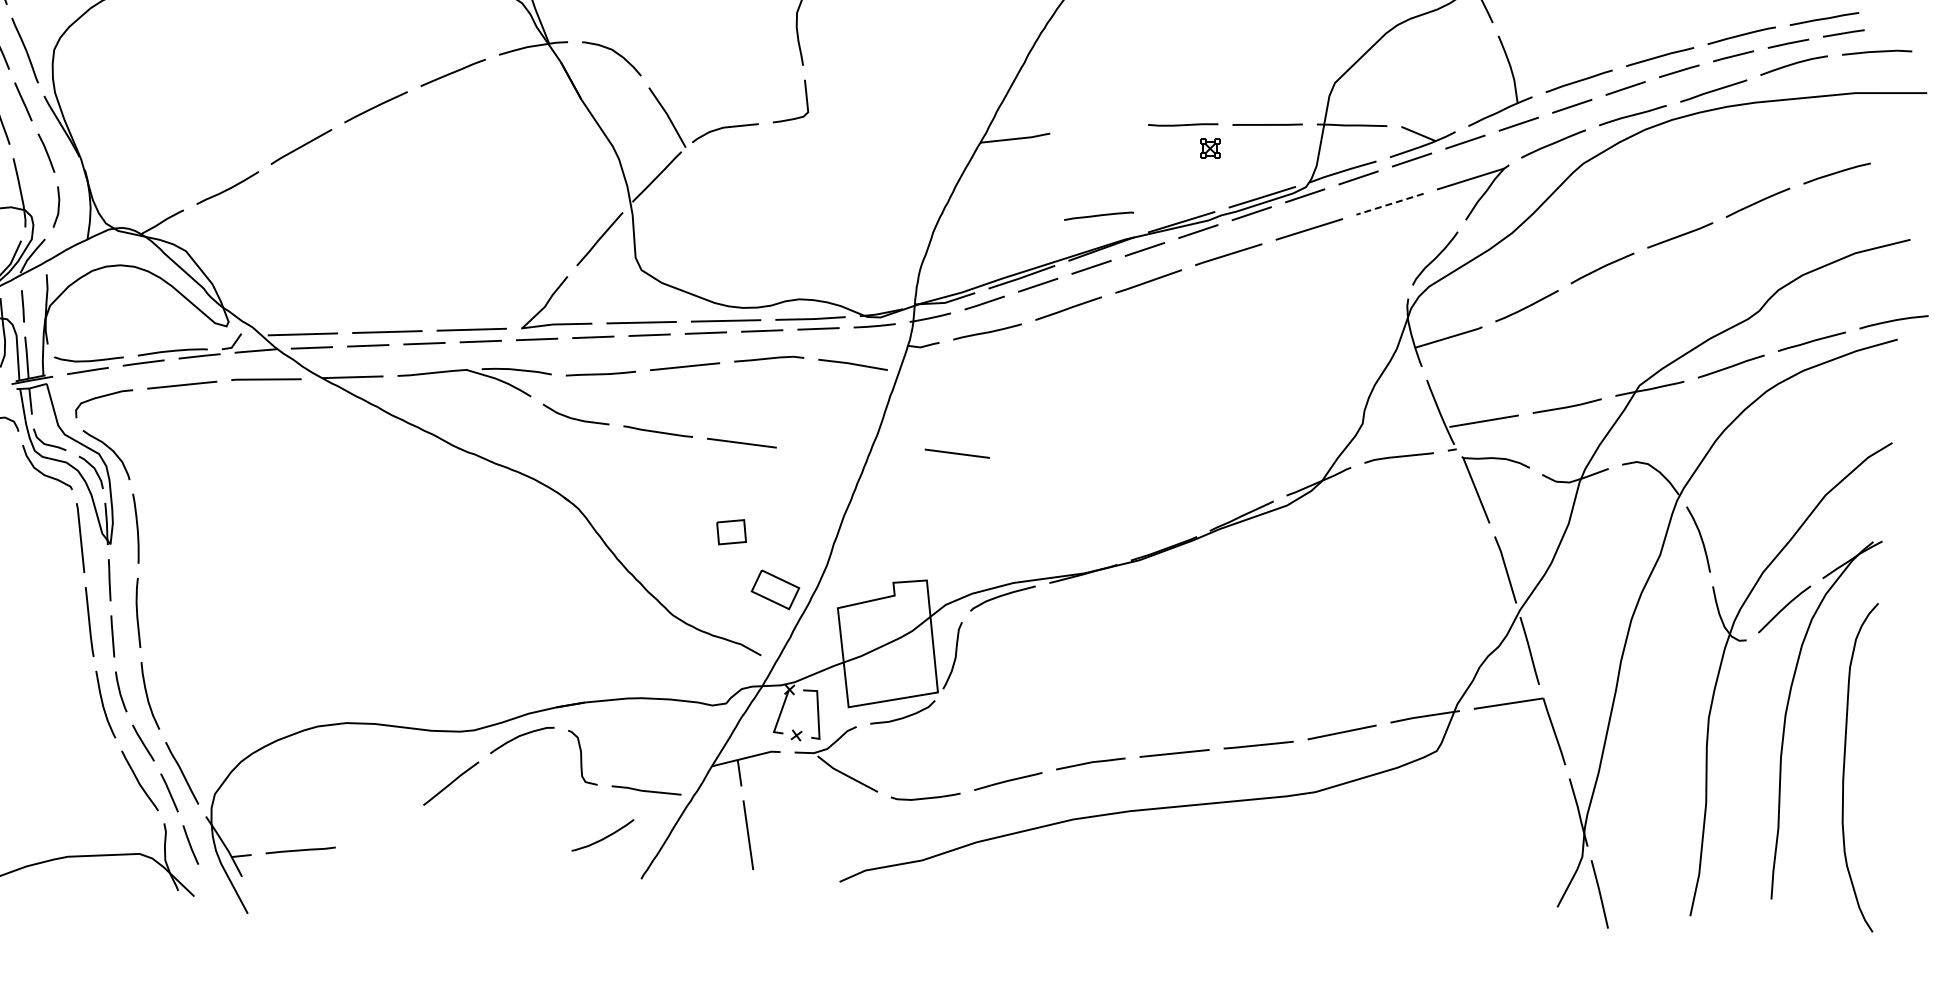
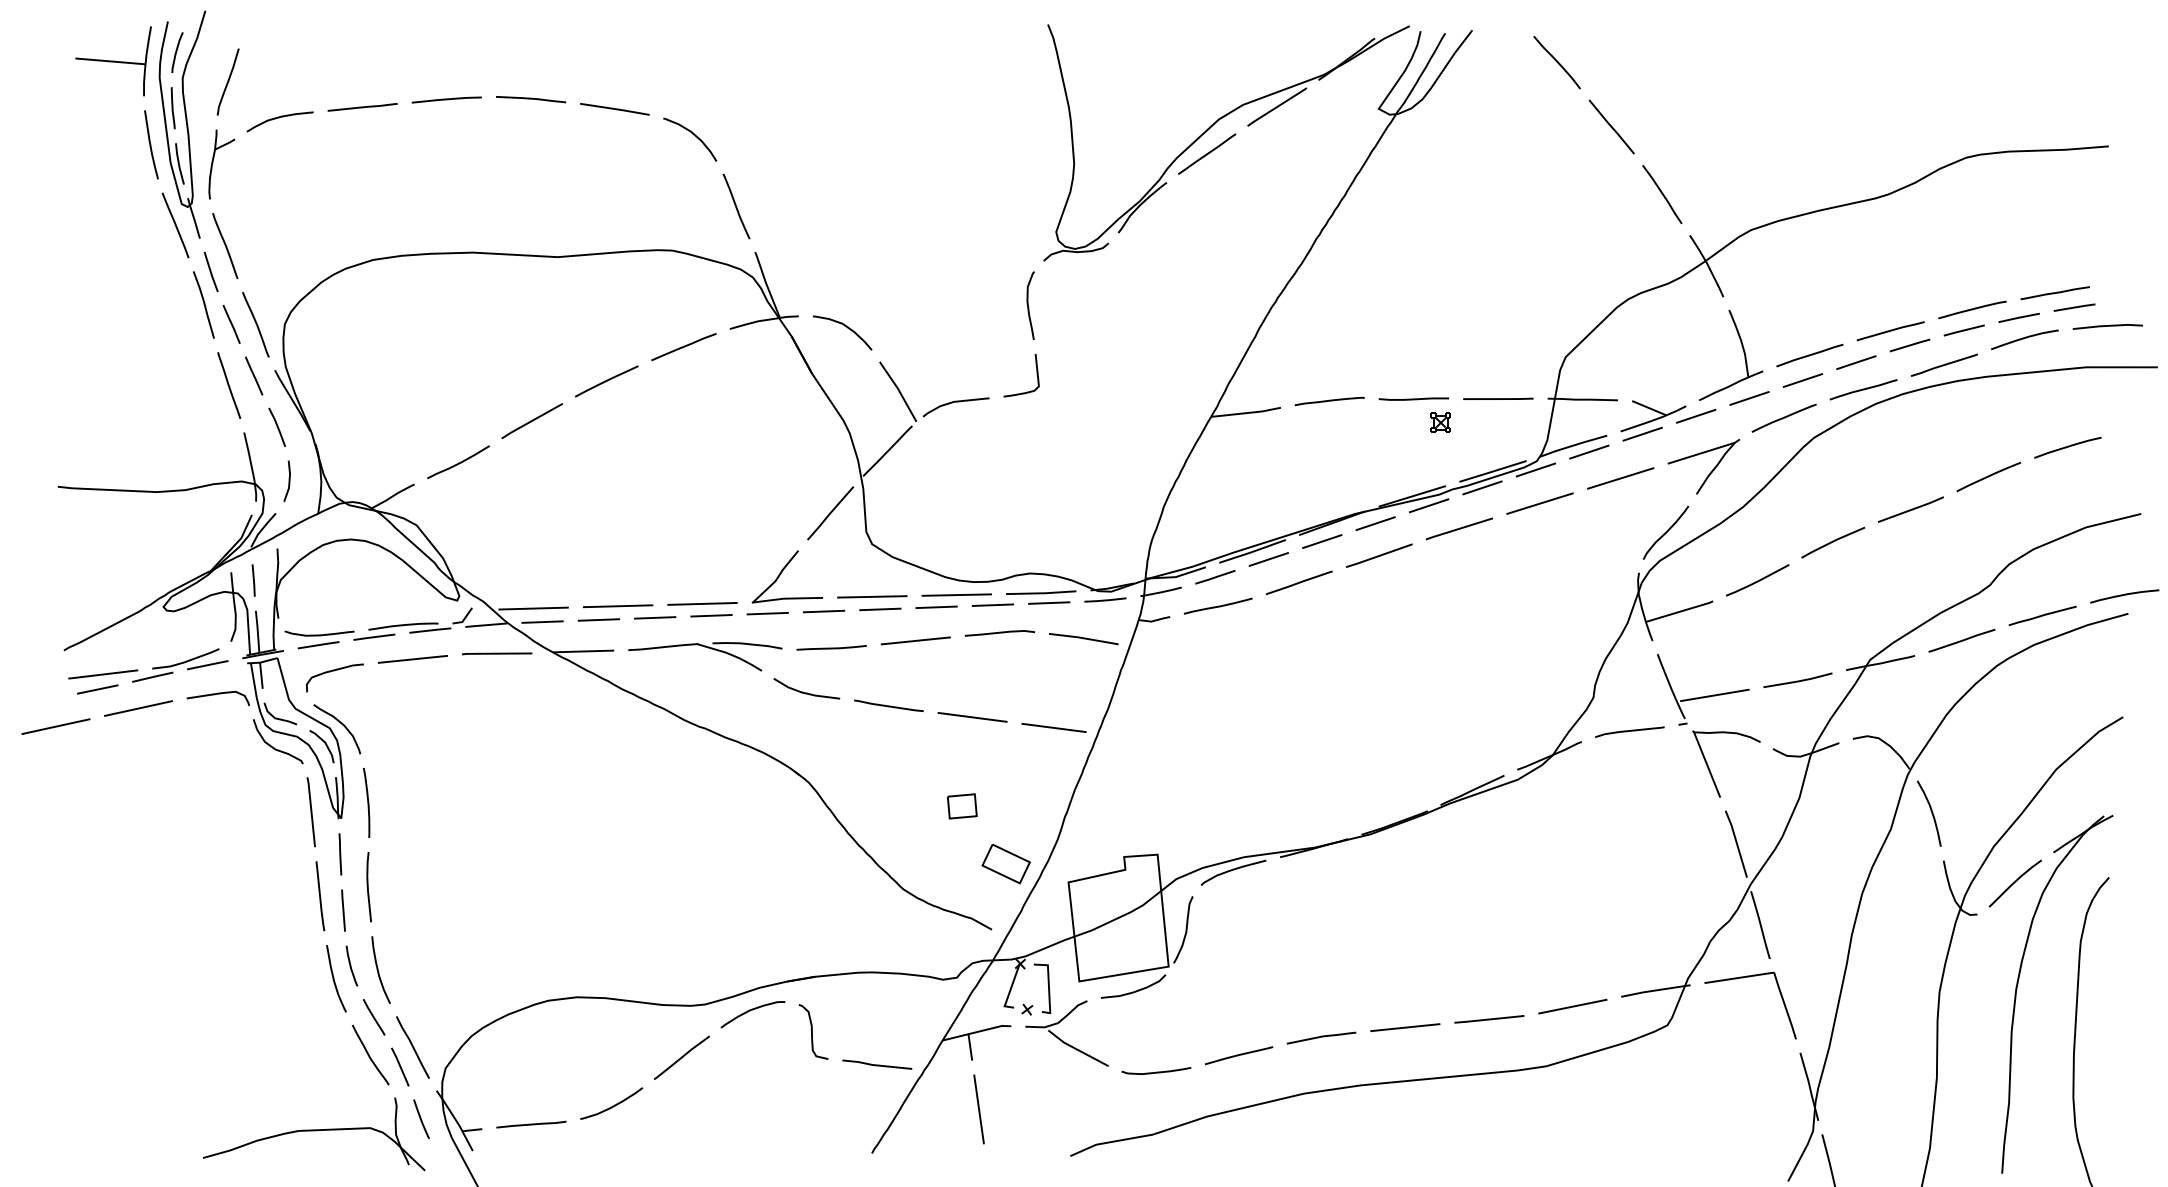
line: (1389, 204) -> (1620, 478), dashed -> solid
line: (1098, 216) -> (1329, 401), moved
line: (956, 453) -> (1053, 727), moved
curve: (603, 837) -> (612, 1105), moved

